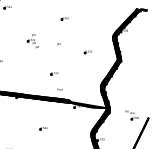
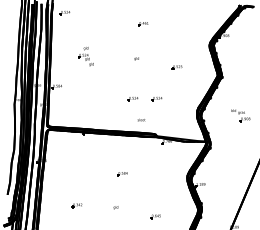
part: (32, 41) -> (85, 56), moved
part: (71, 74) -> (156, 99), added
part: (131, 115) -> (240, 115), moved

